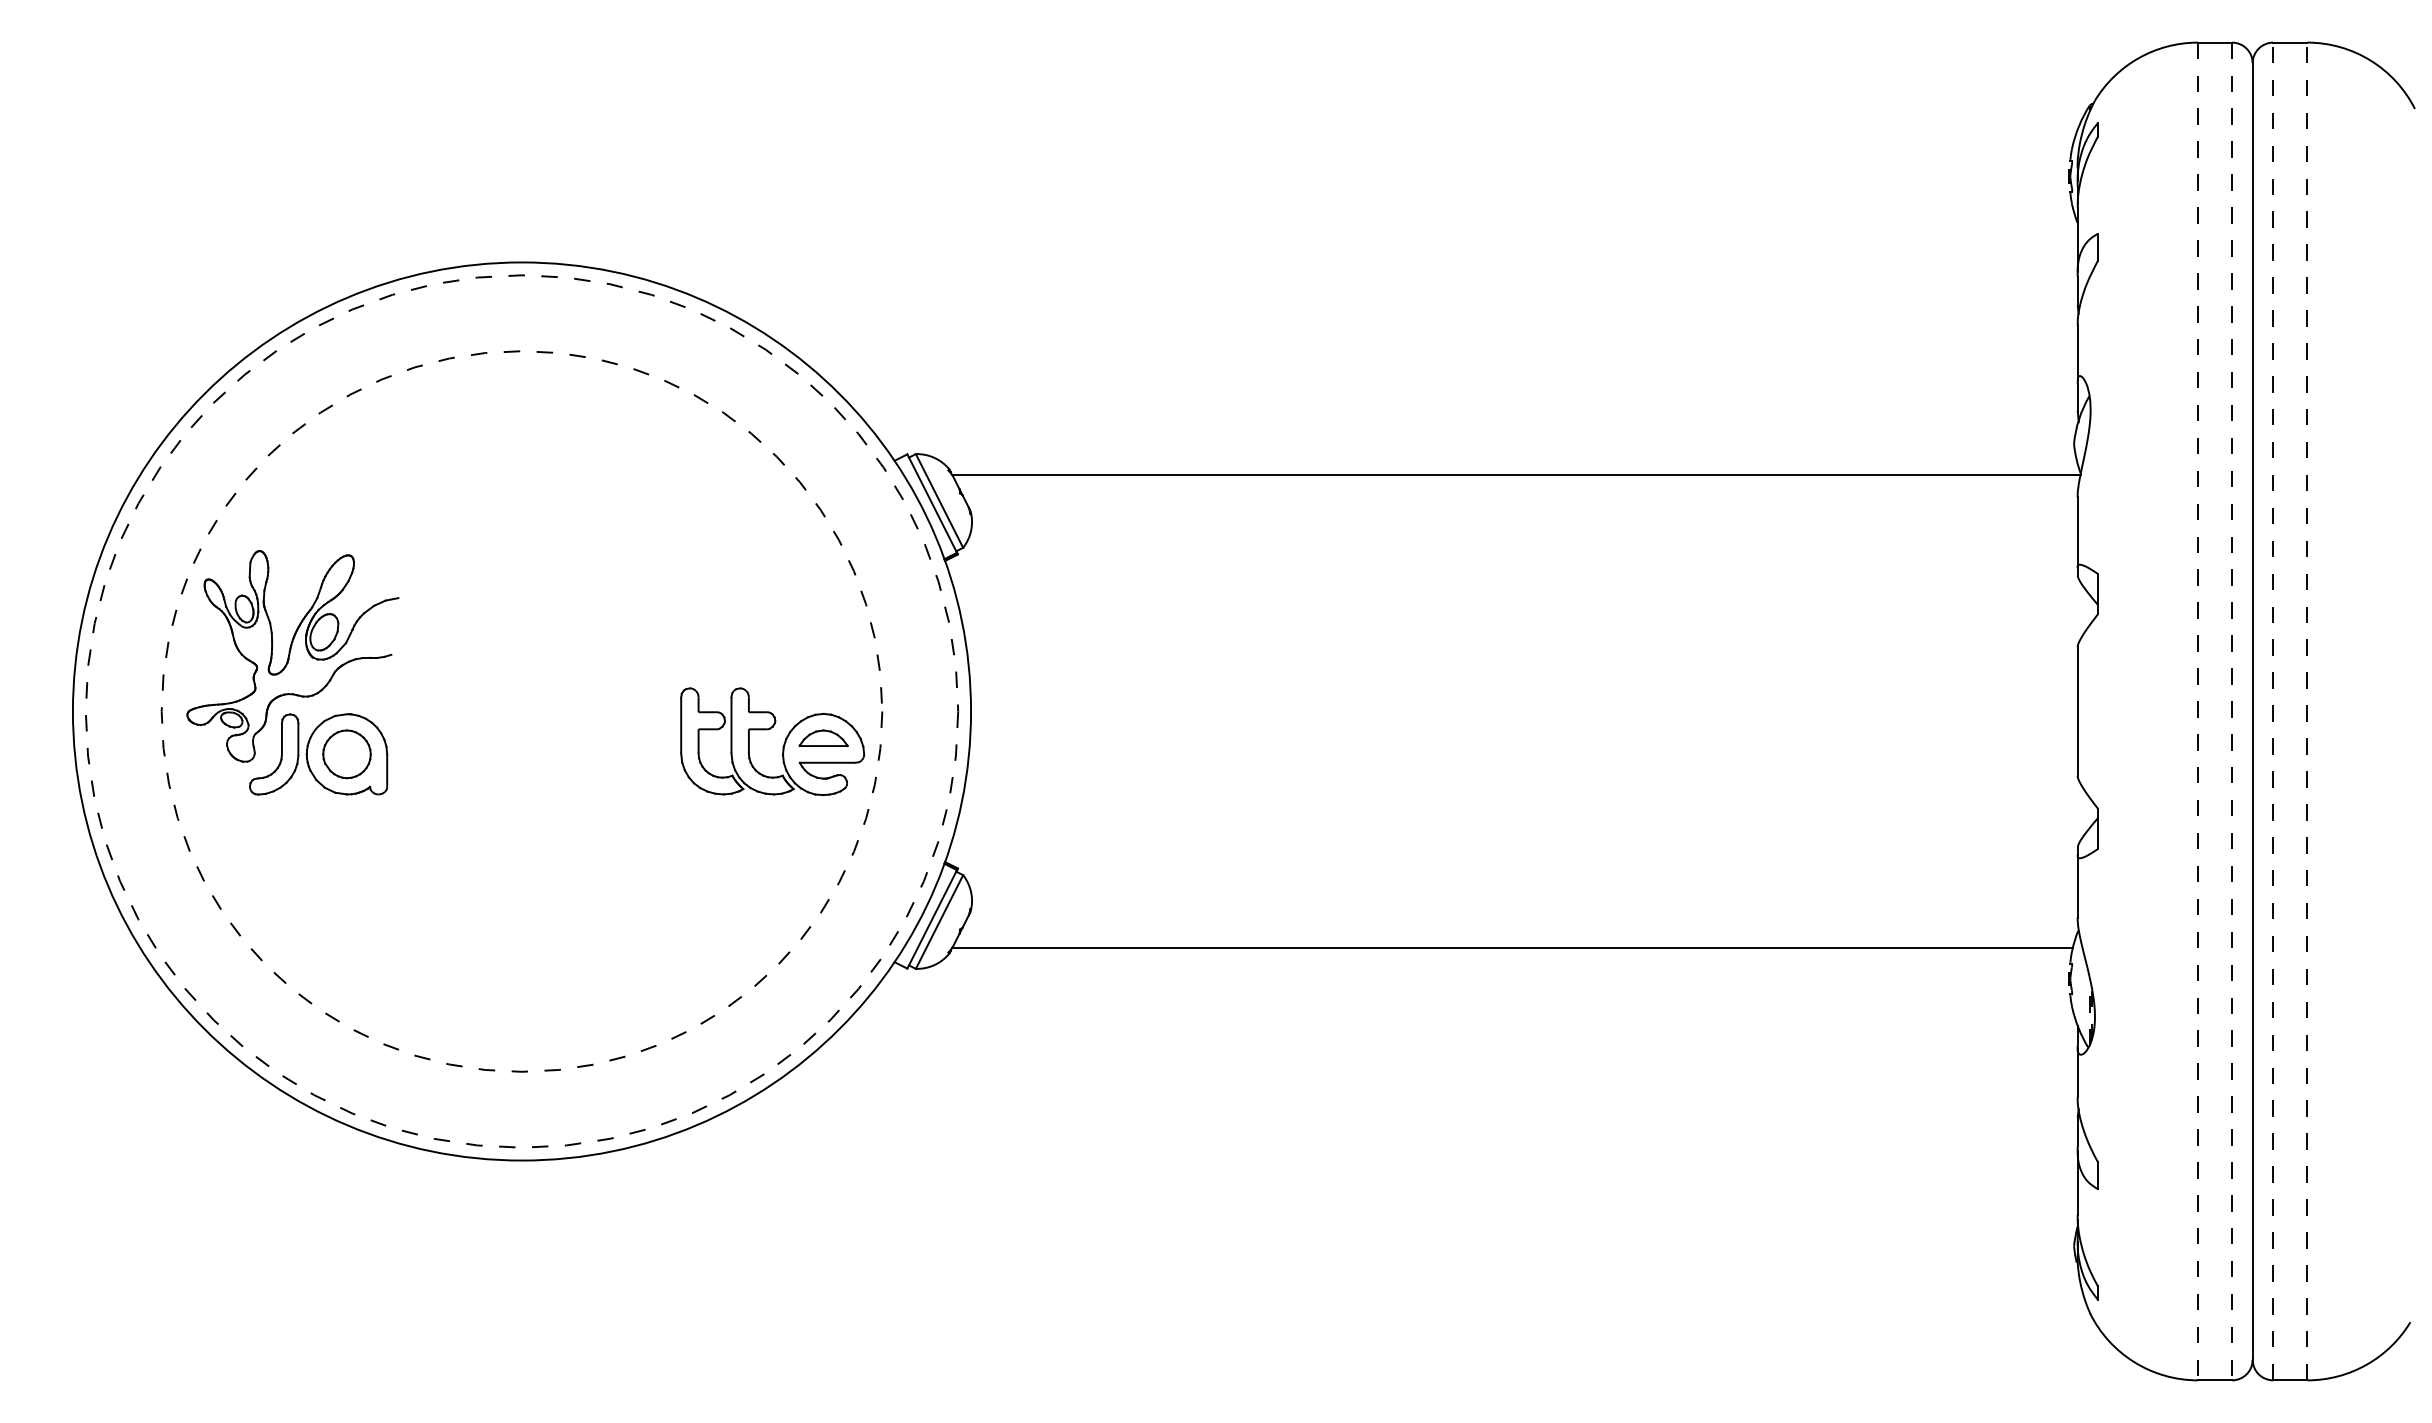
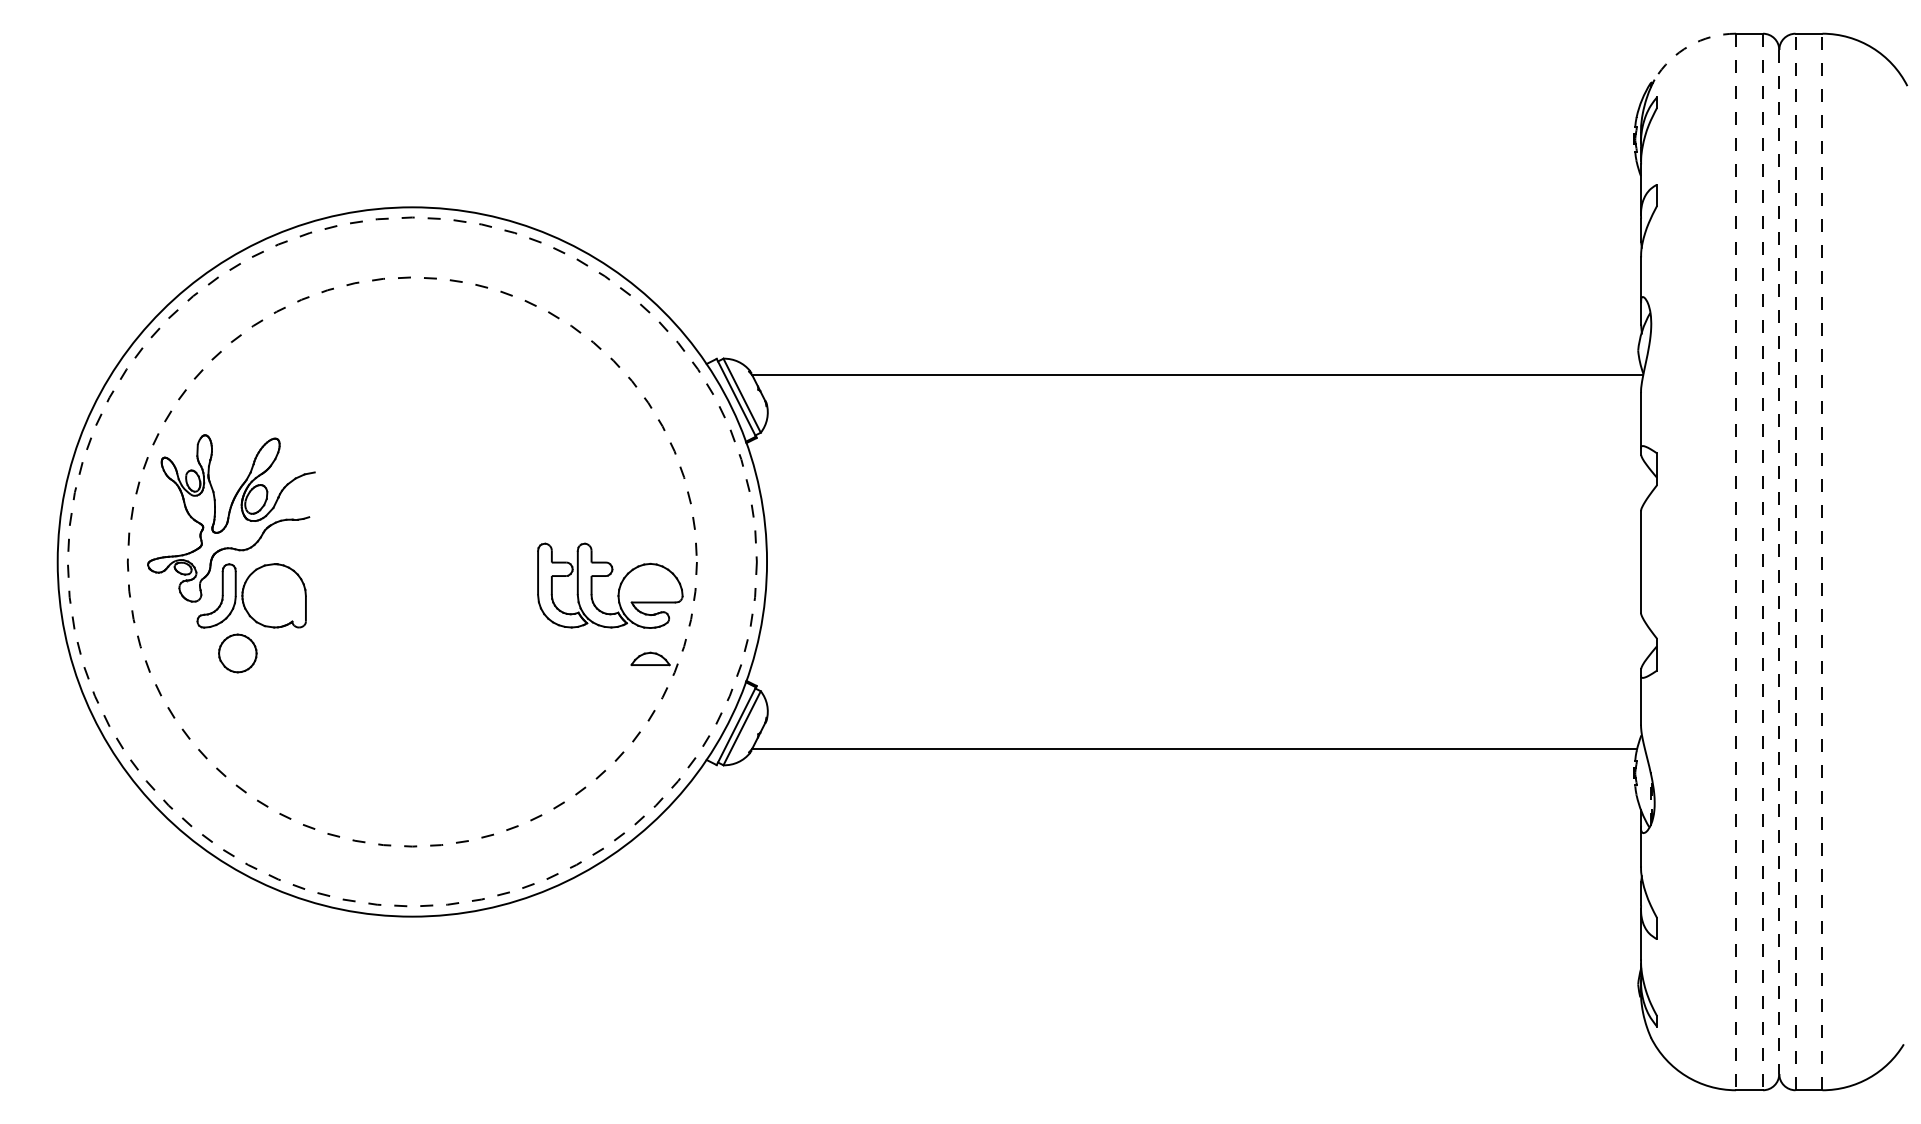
arc: (2138, 58) -> (1689, 46), solid -> dashed
line: (2252, 711) -> (1779, 562), solid -> dashed
part: (823, 738) -> (650, 659), moved
part: (346, 754) -> (237, 653), moved

